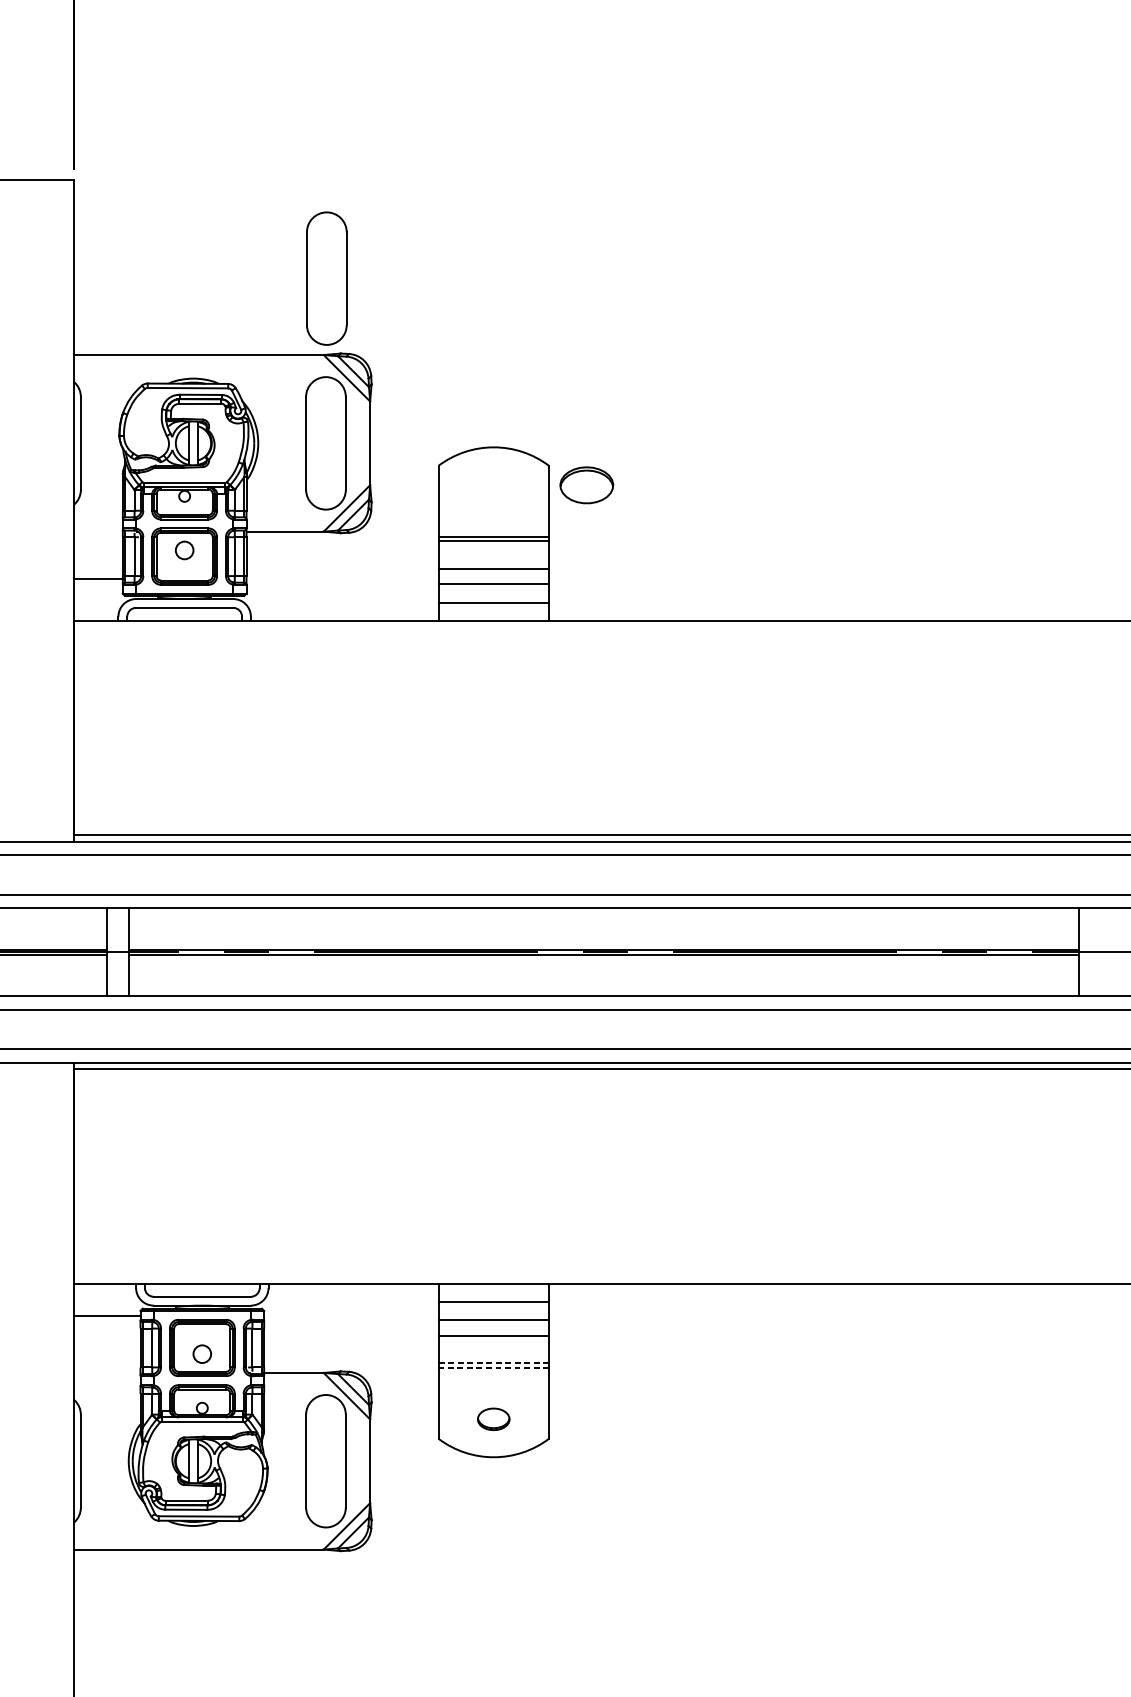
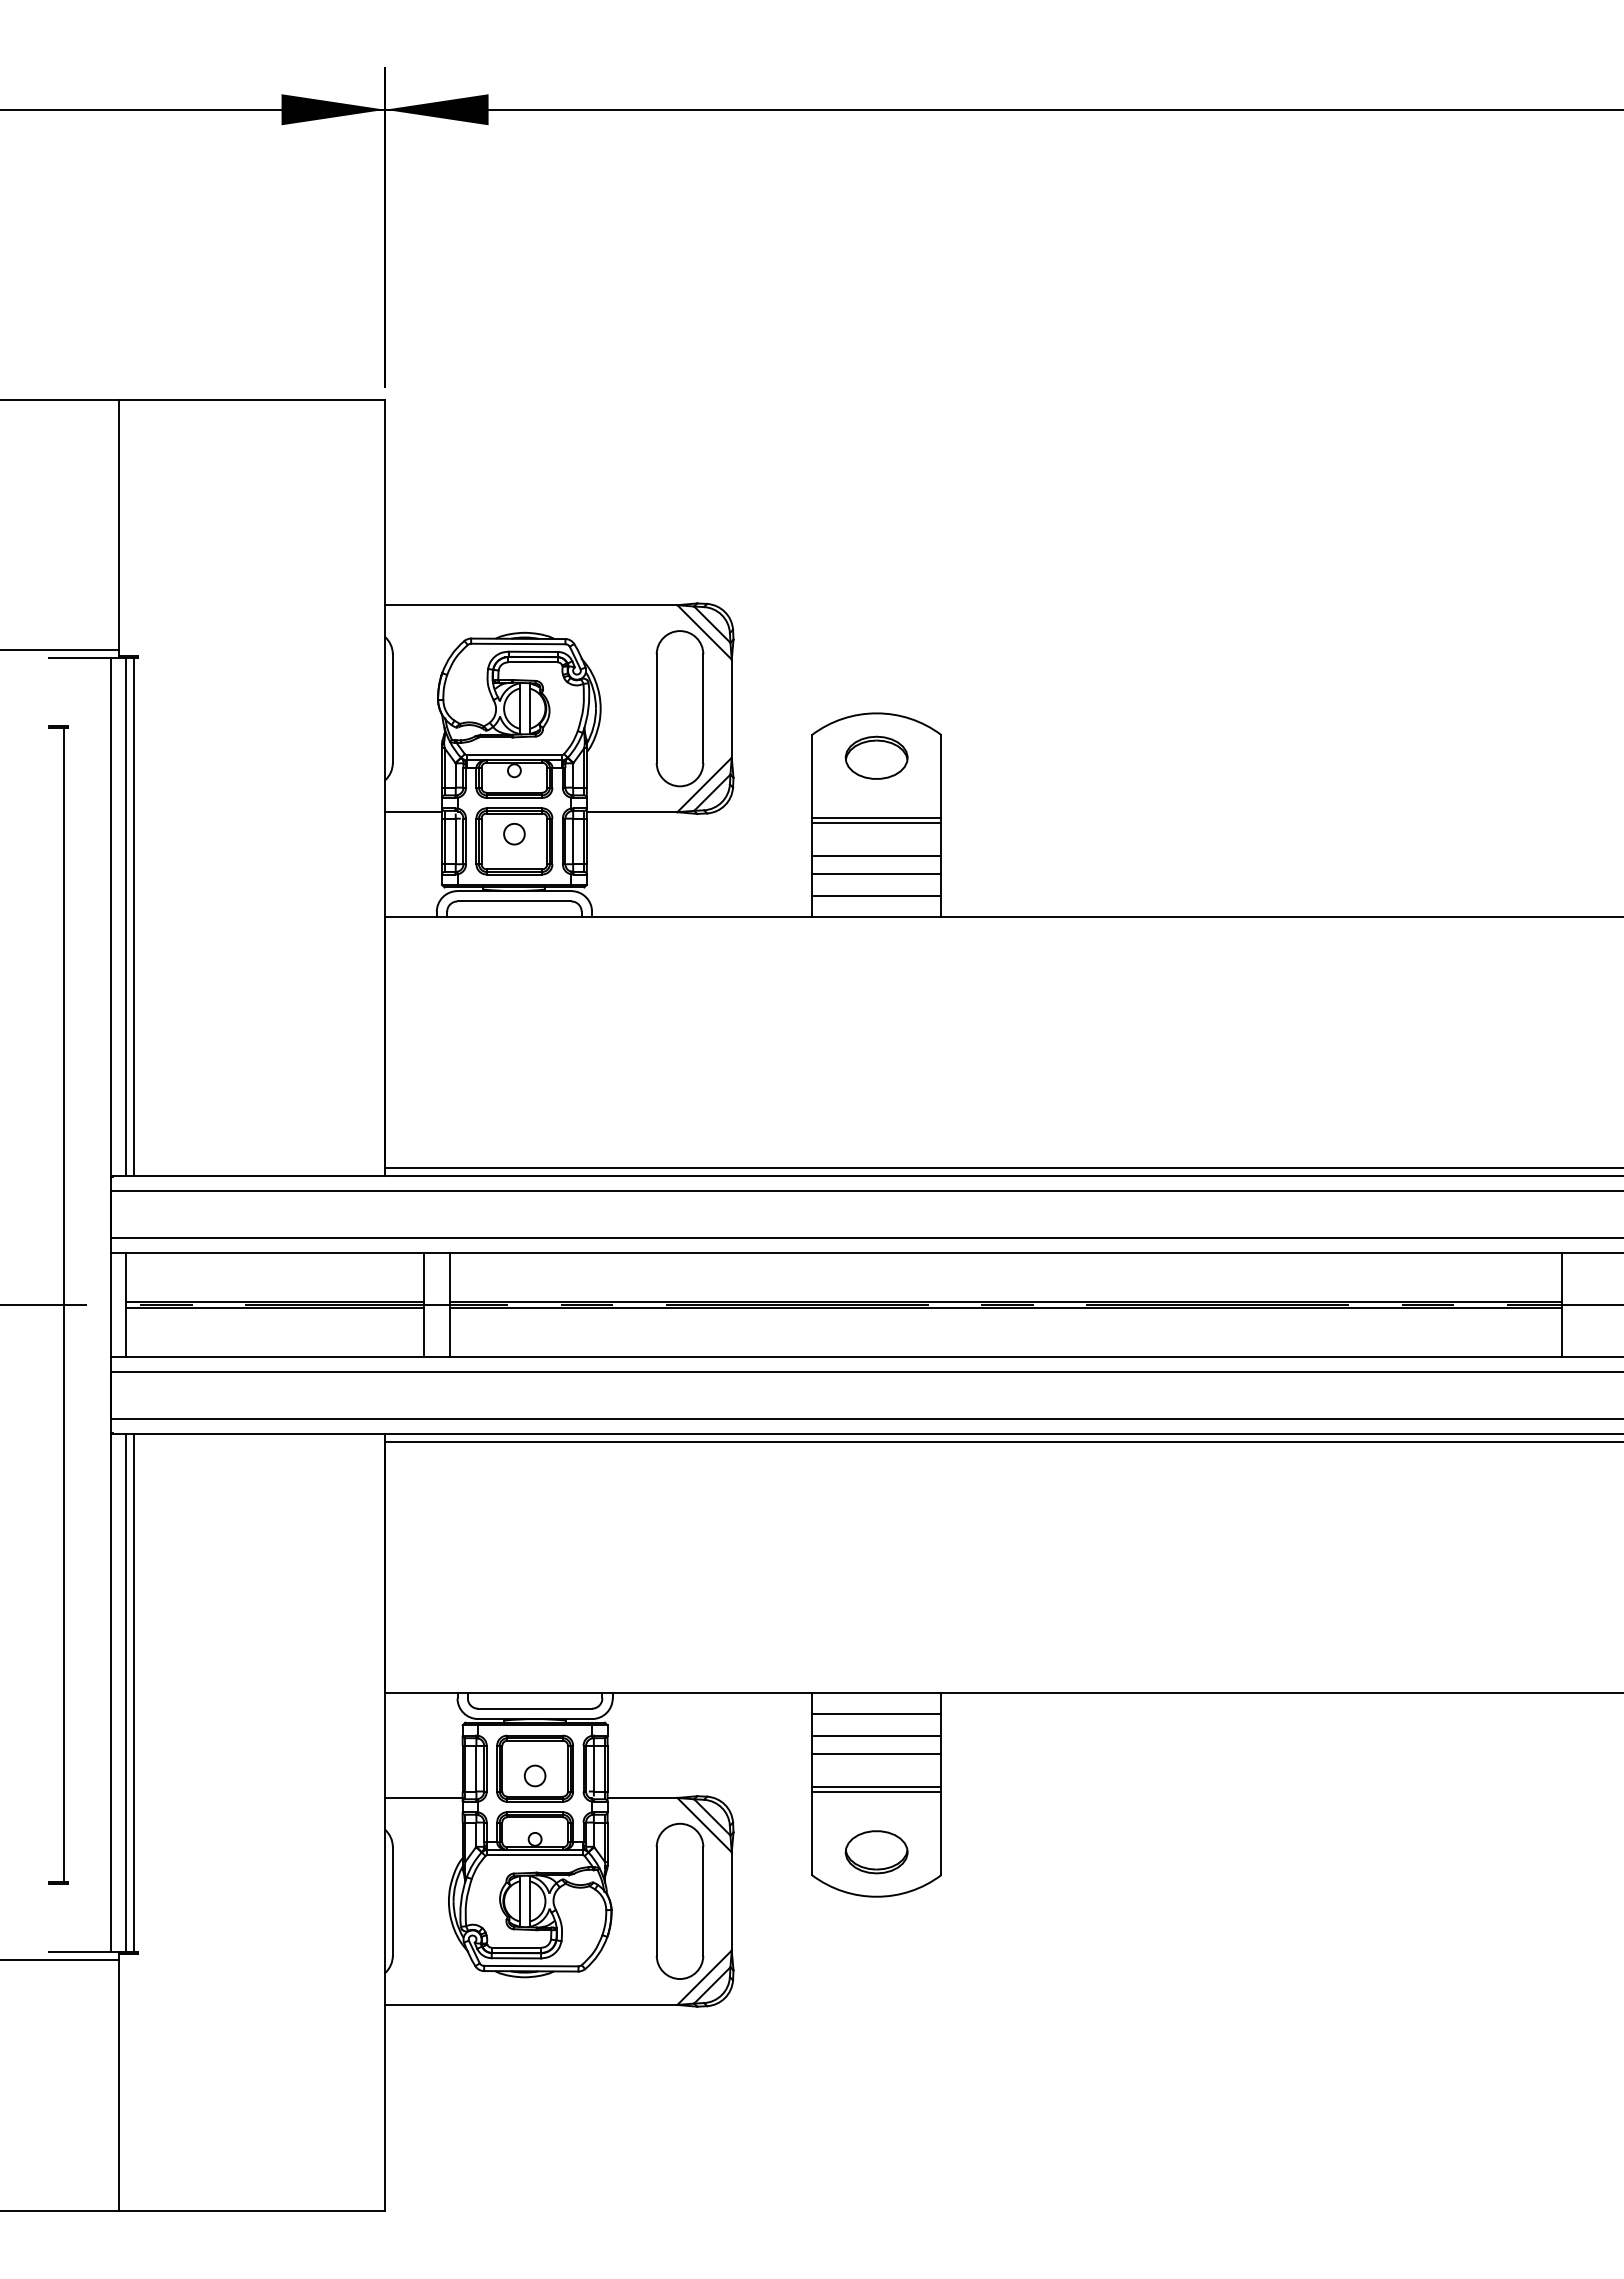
part: (326, 278) -> (680, 515), removed
part: (586, 485) -> (876, 757), moved
line: (98, 579) -> (413, 812), moved
line: (107, 1315) -> (423, 1797), moved
line: (493, 1363) -> (876, 1786), dashed -> solid
line: (493, 1368) -> (876, 1792), dashed -> solid
part: (493, 1419) -> (876, 1852), size x1.67

